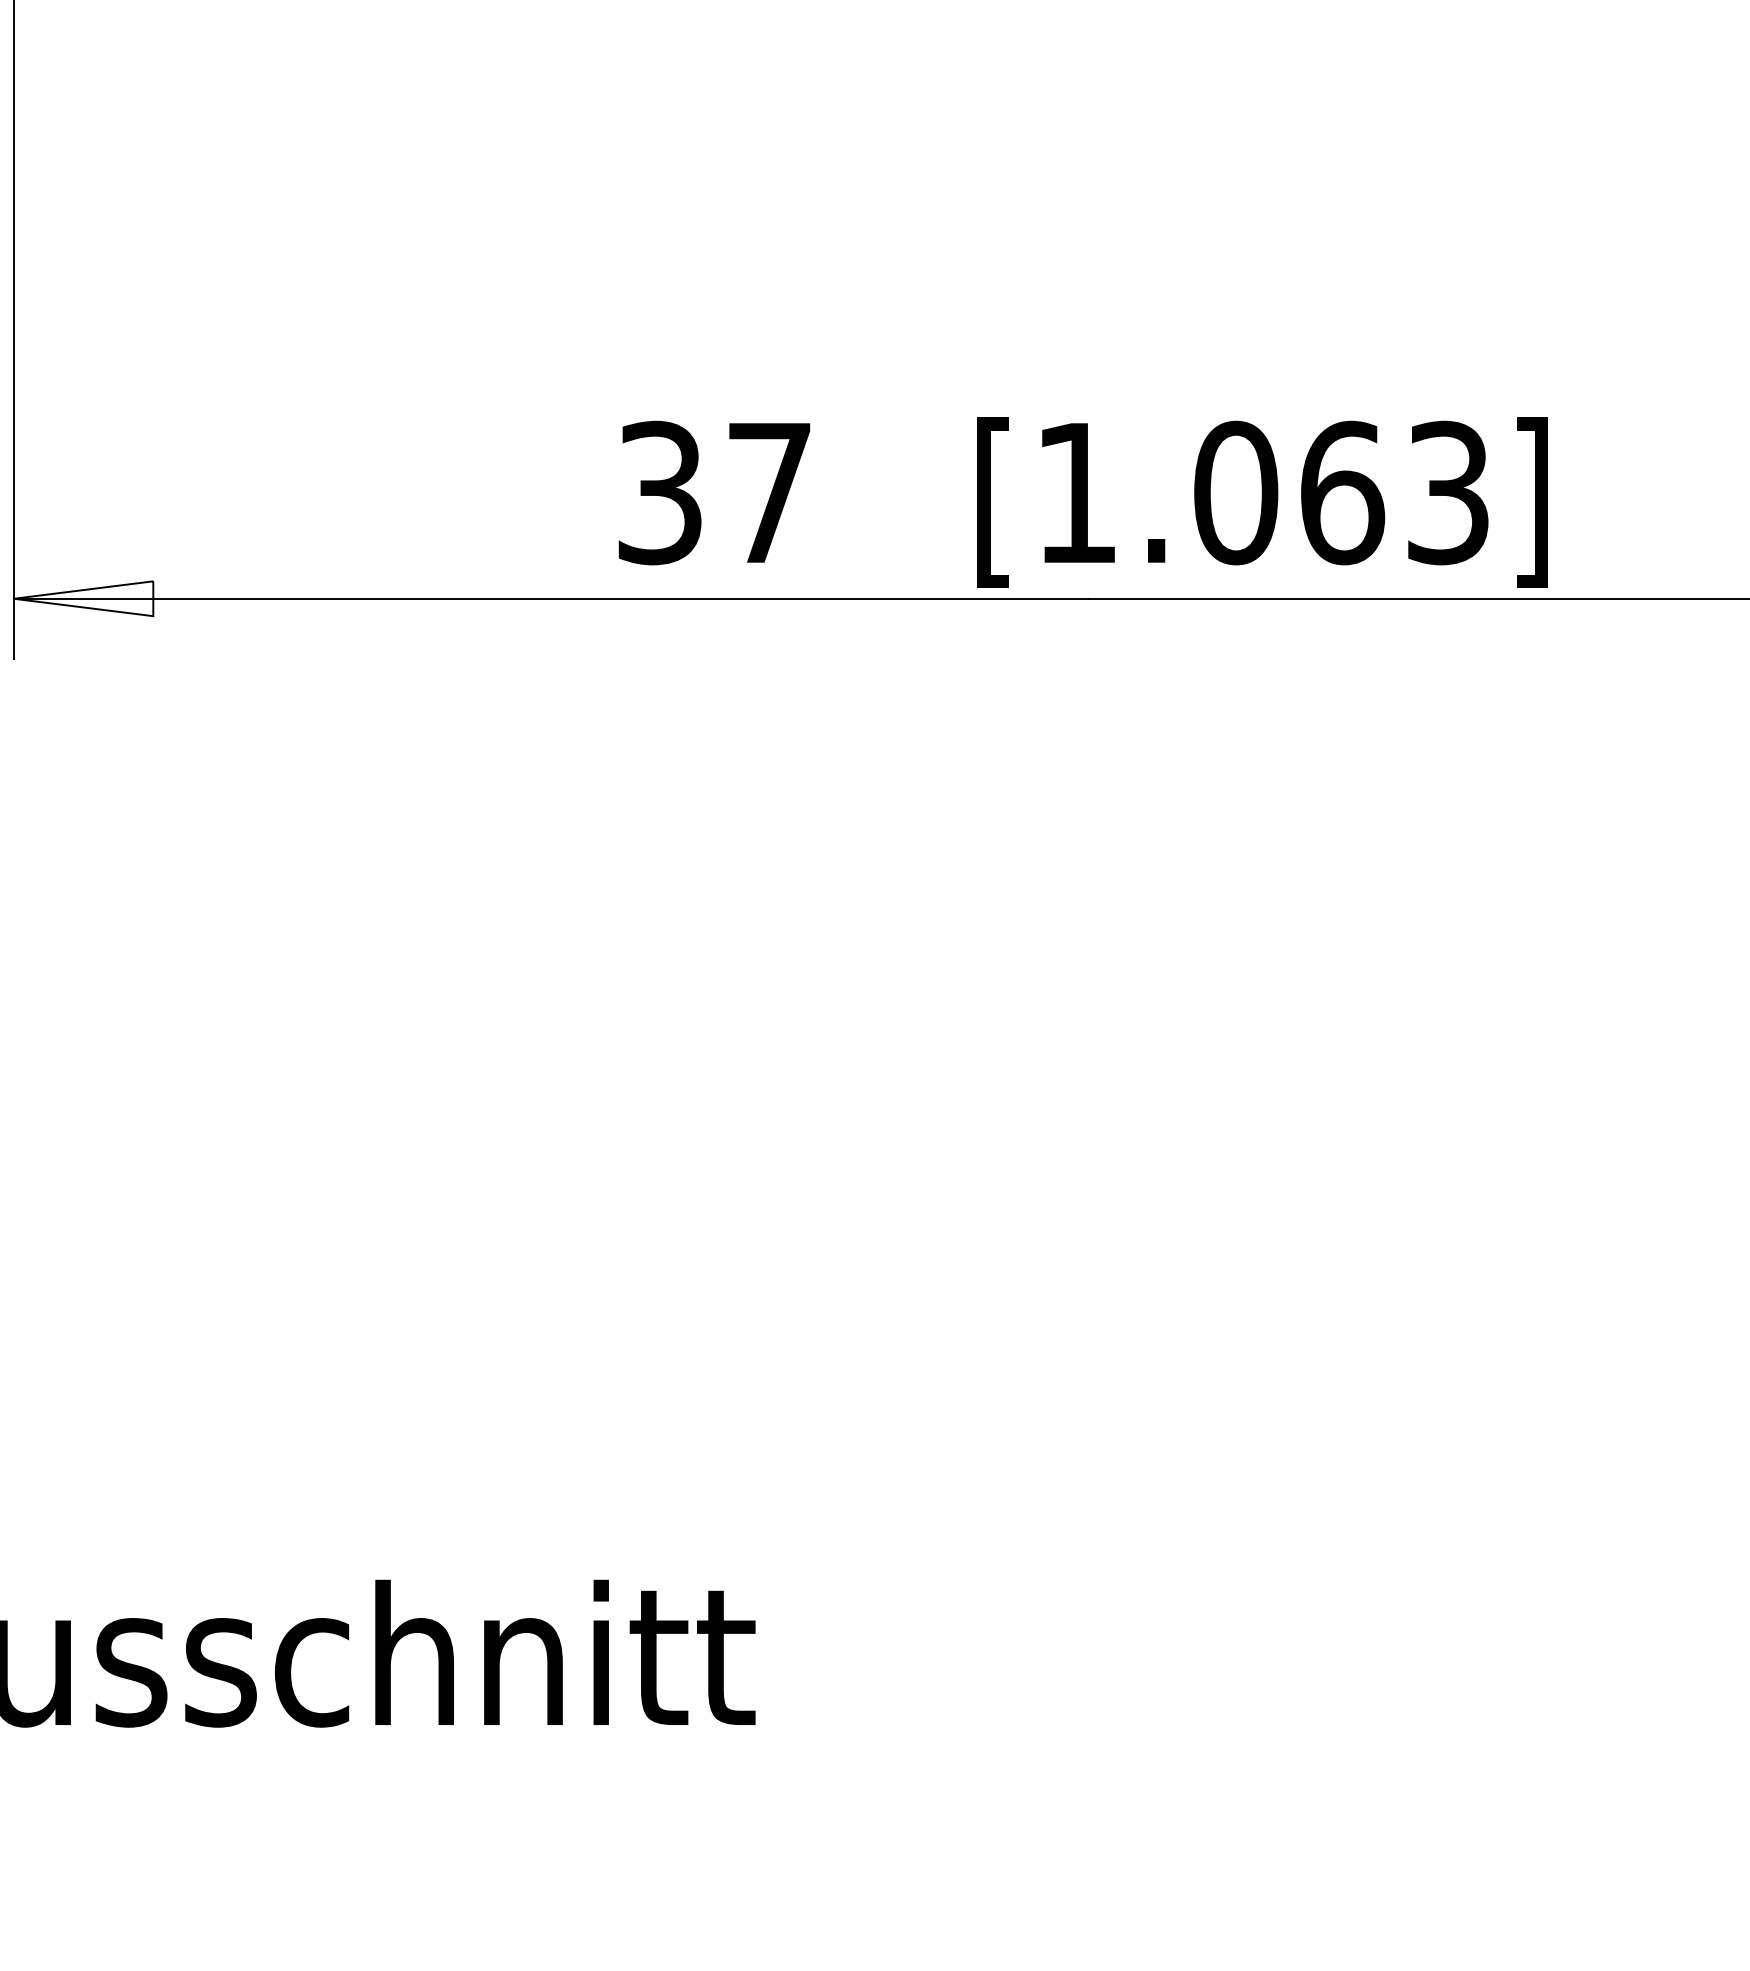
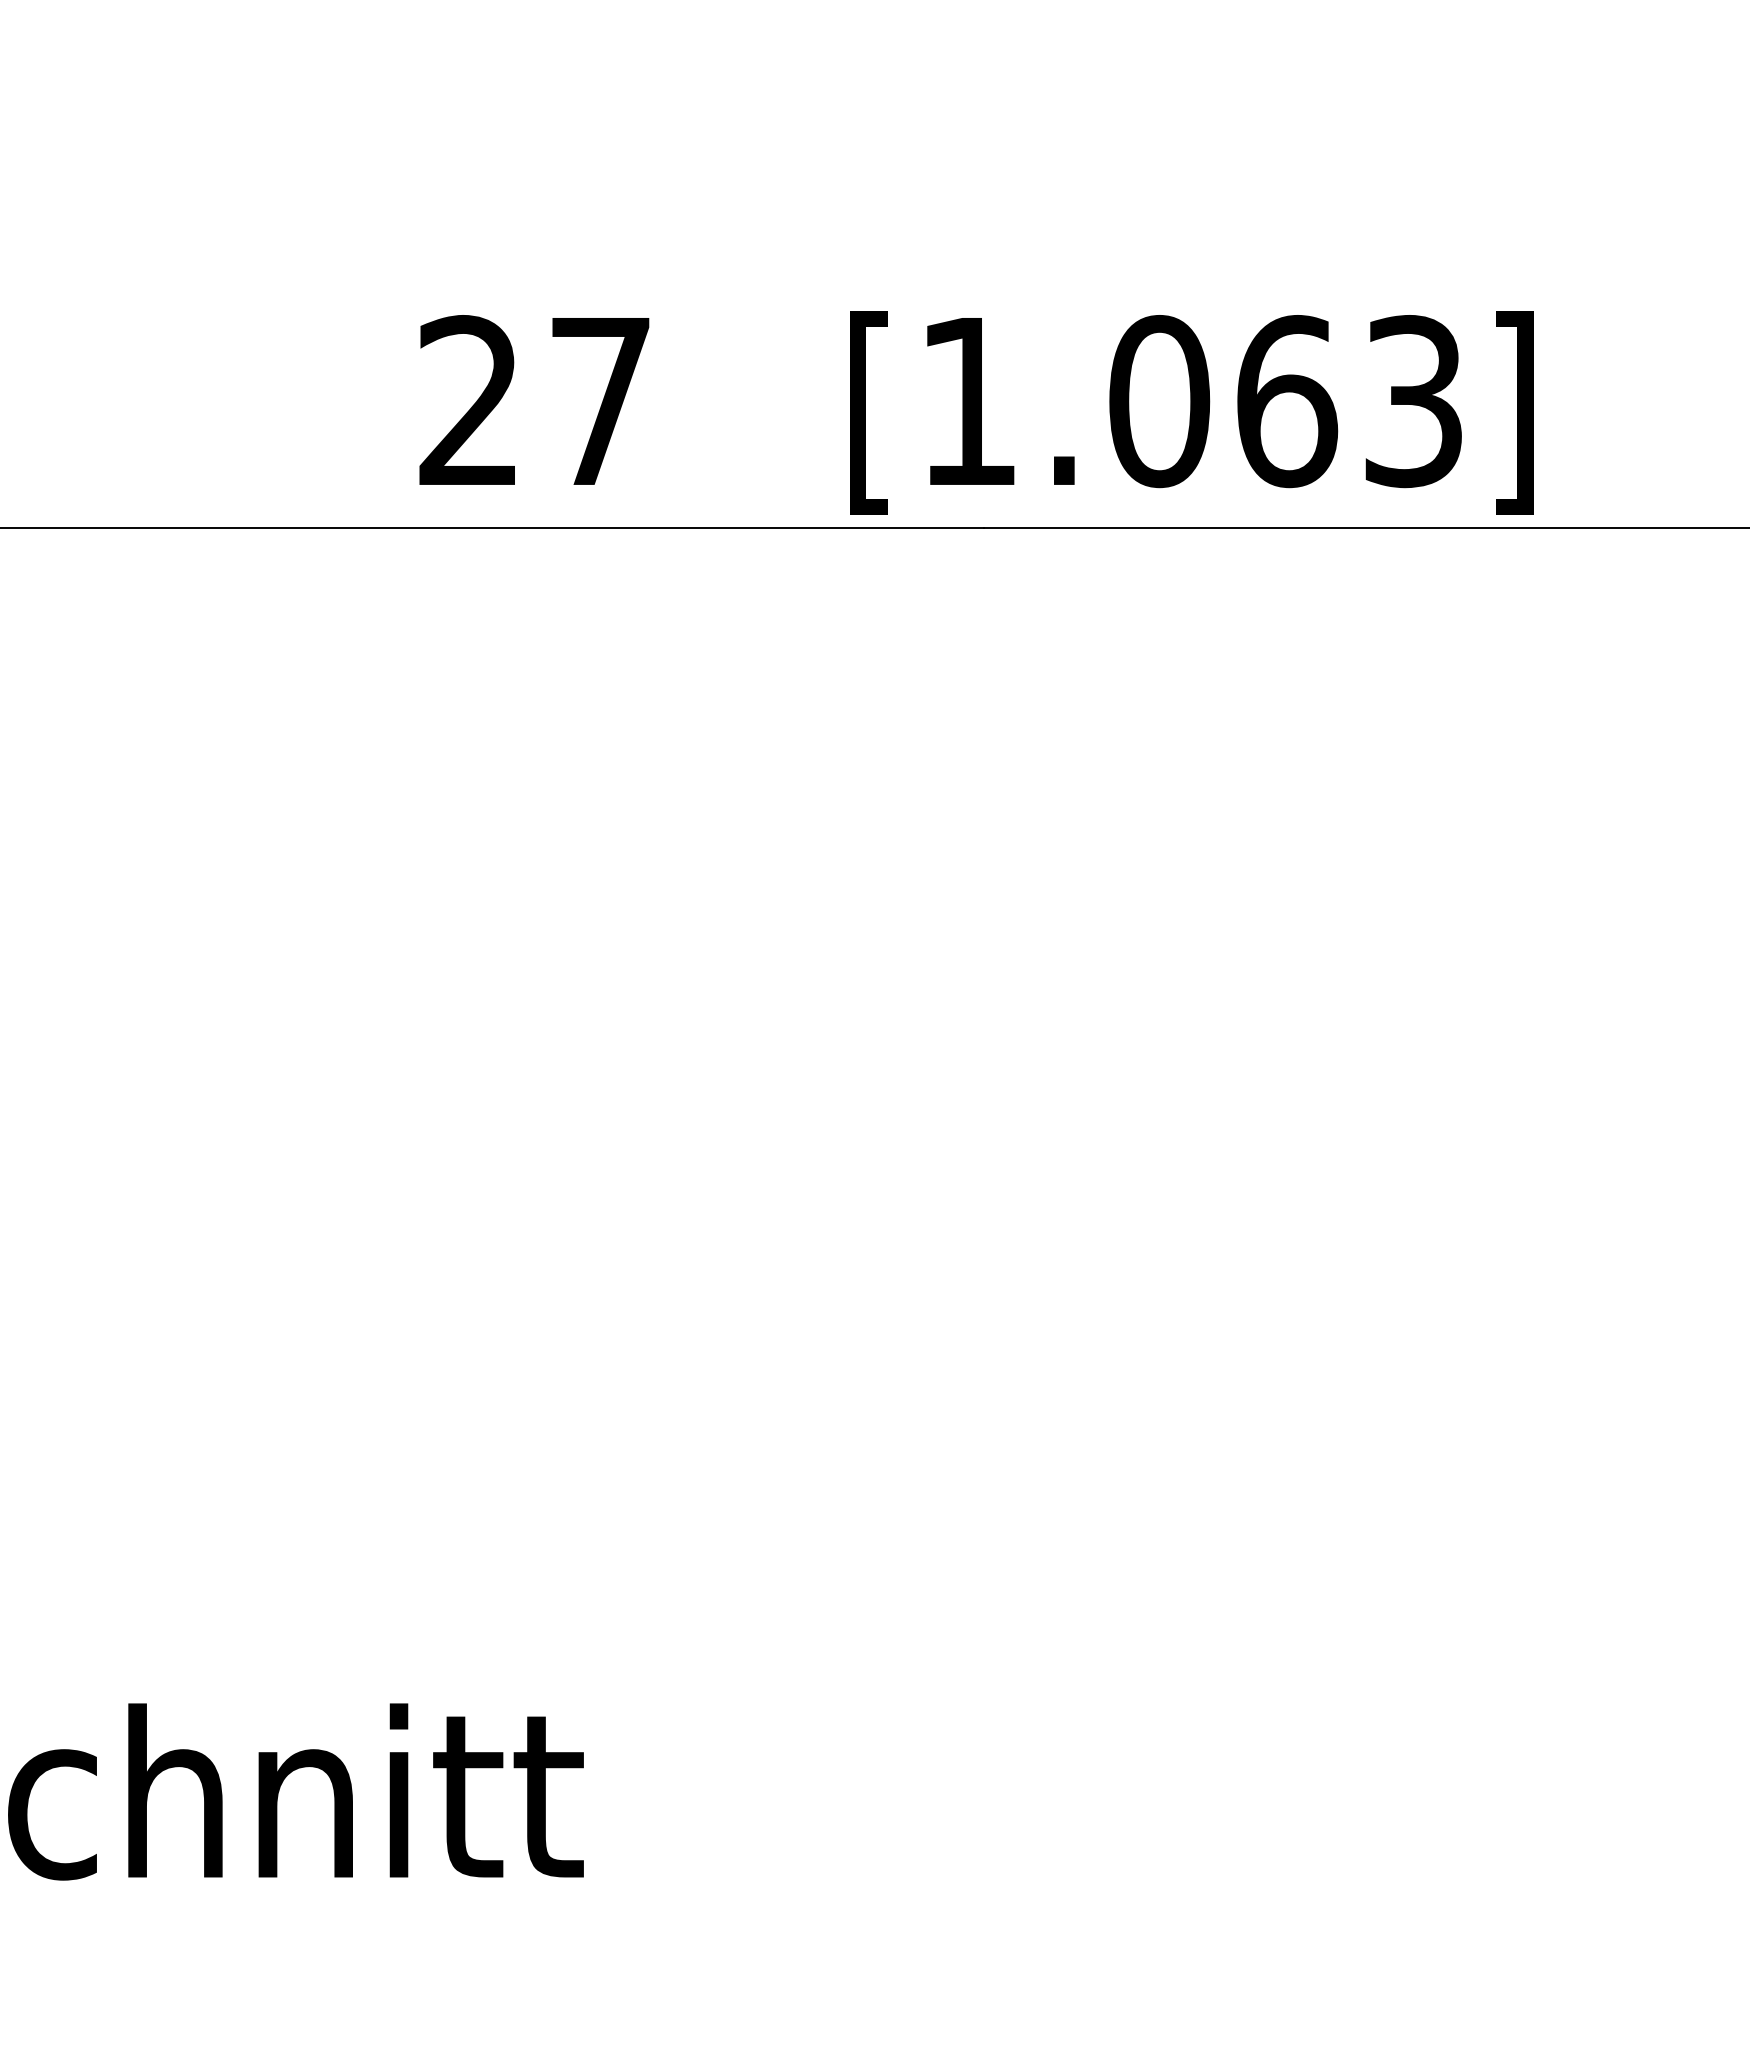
text: (659, 493) -> (468, 402), 37 -> 27

